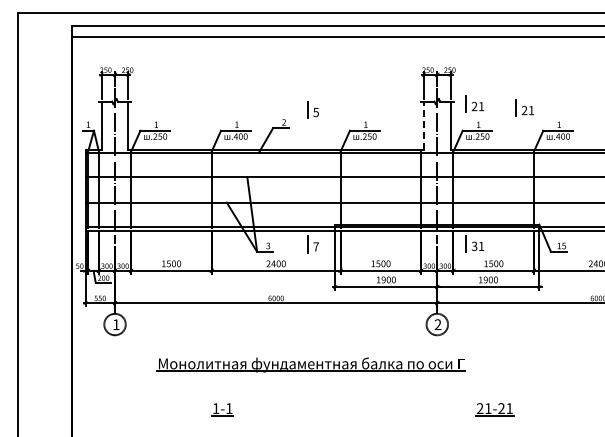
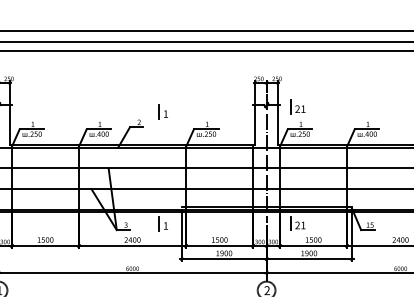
part: (524, 107) -> (339, 109), removed
text: (315, 112) -> (165, 114), 5 -> 1
line: (423, 125) -> (255, 124), dashed -> solid
text: (315, 246) -> (165, 225), 7 -> 1
text: (474, 246) -> (297, 225), 31 -> 21

